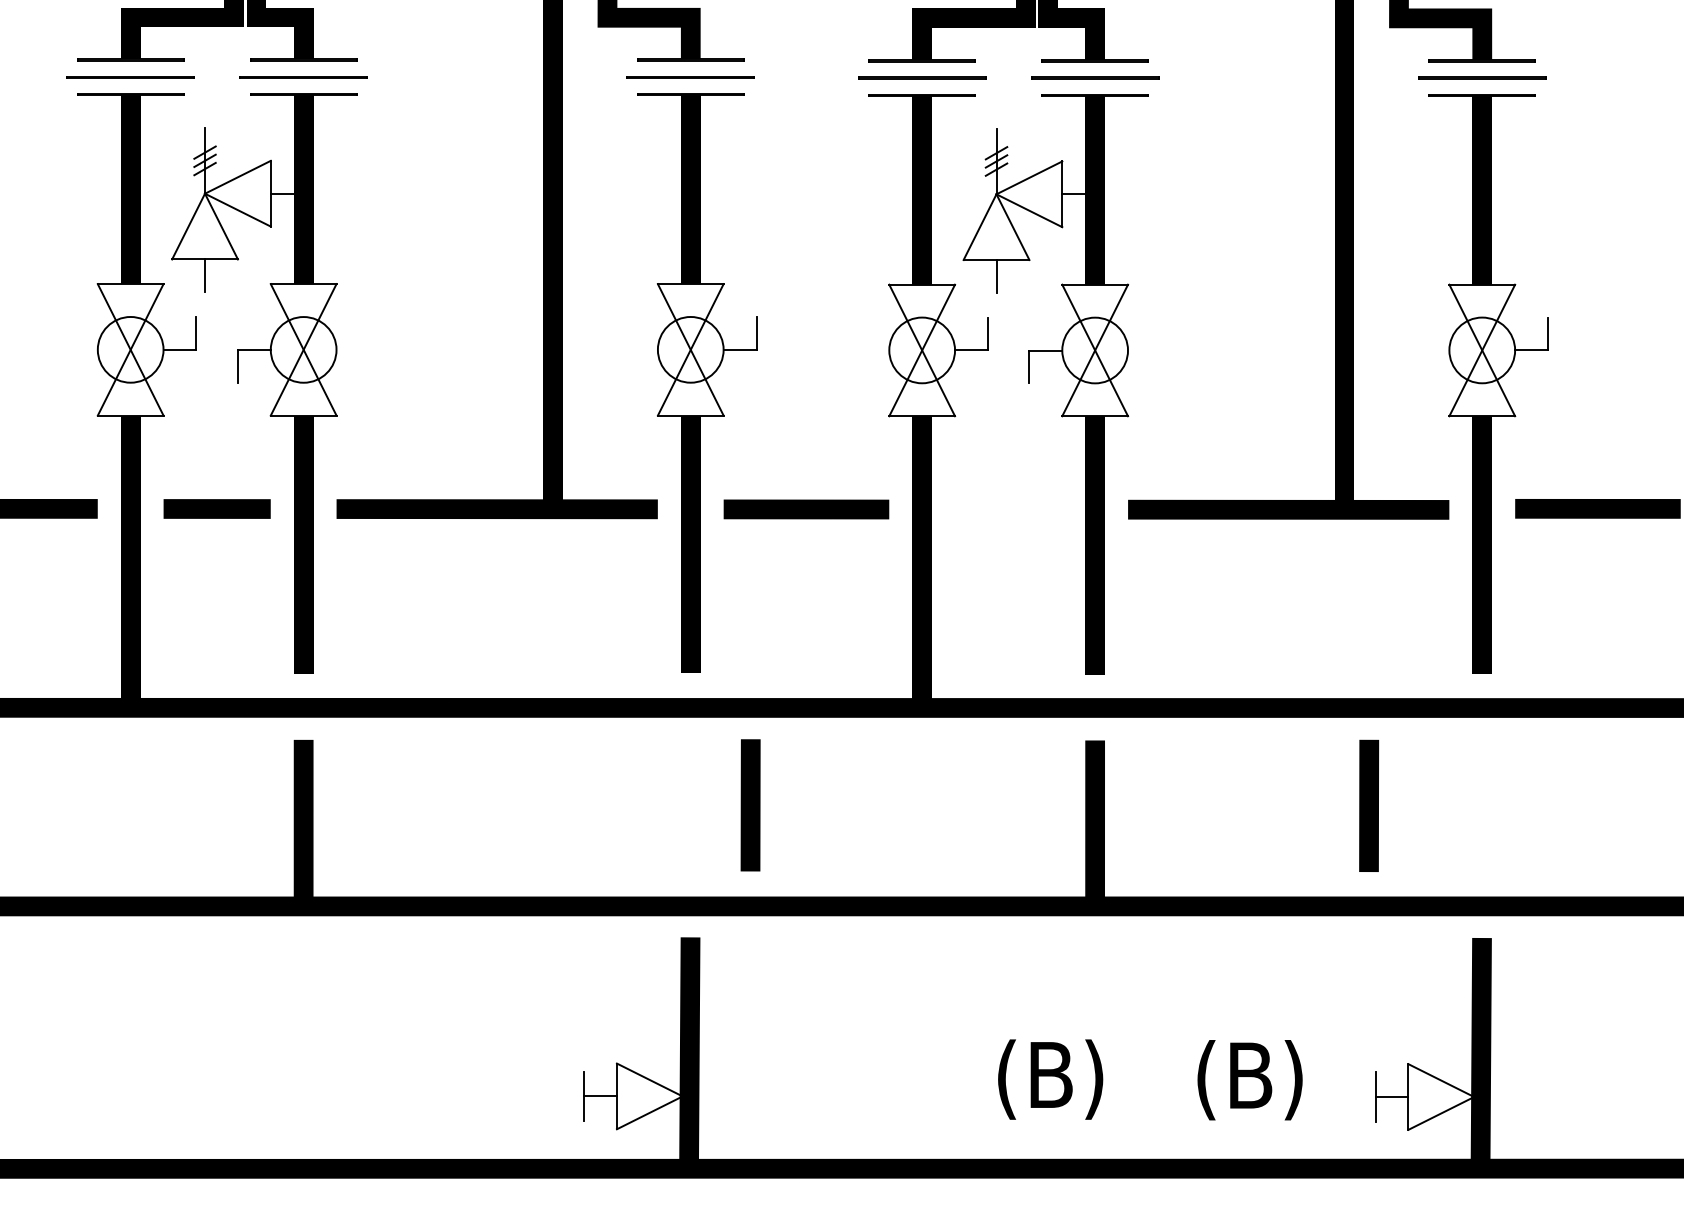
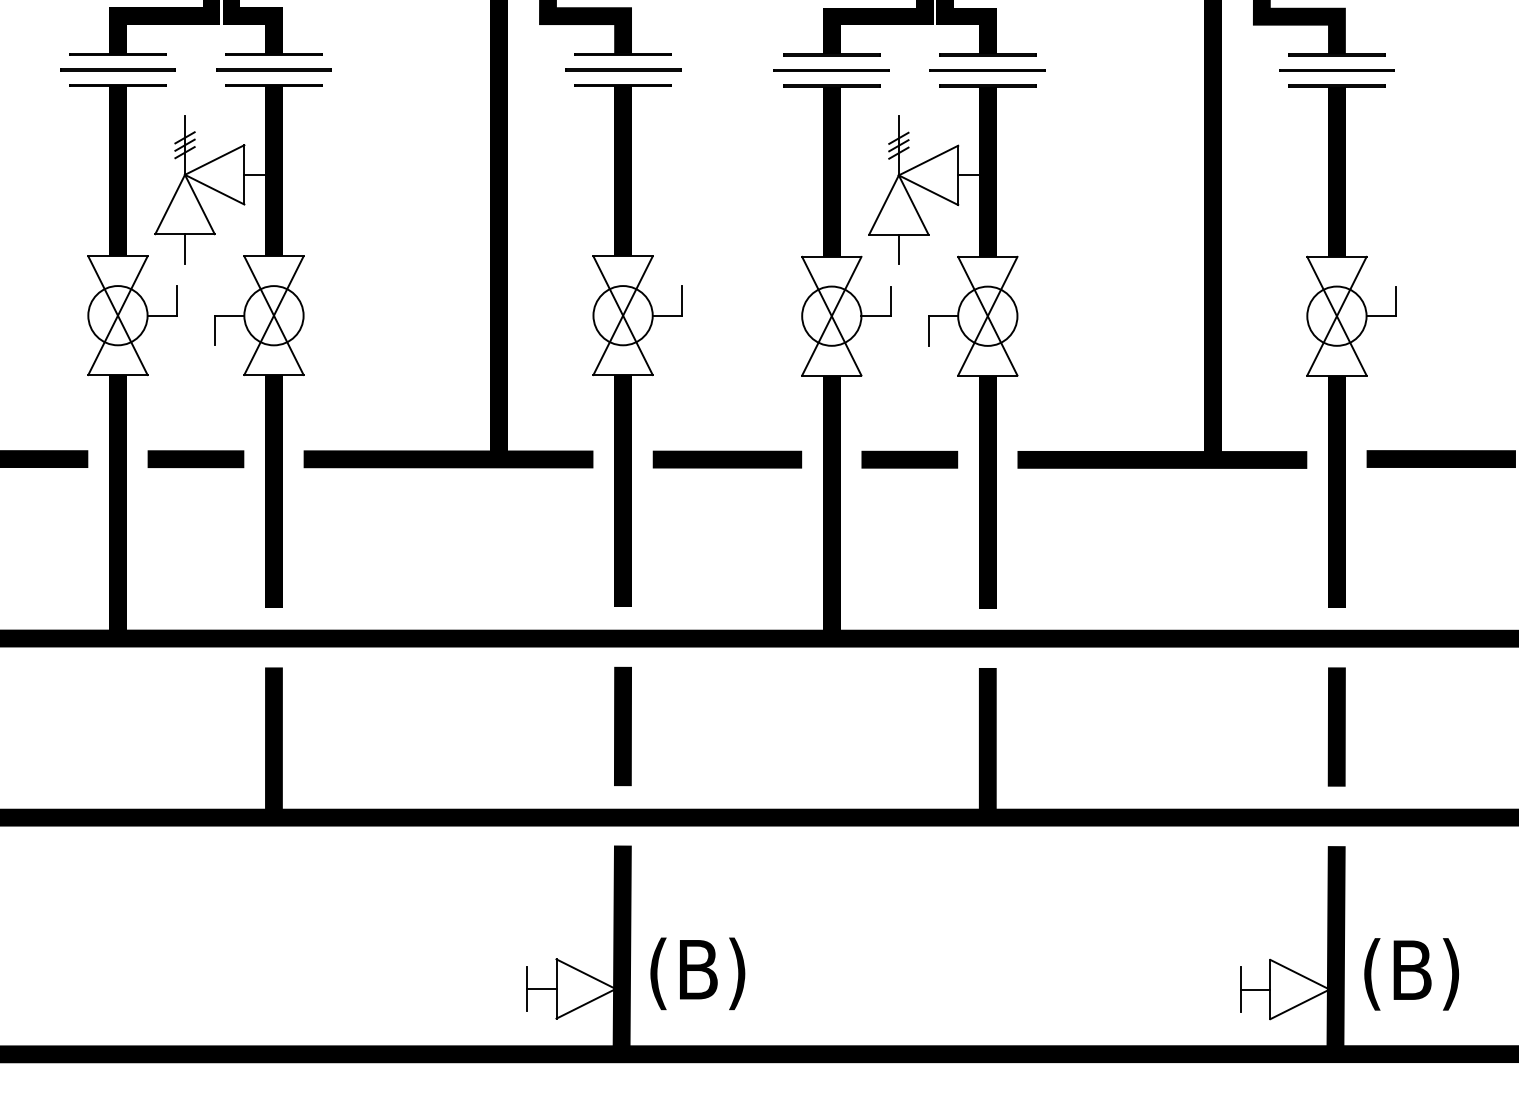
line: (1008, 509) -> (909, 459), added
line: (750, 805) -> (622, 726), moved
line: (1369, 805) -> (1337, 726), moved
text: (1050, 1079) -> (697, 973), moved
text: (1249, 1080) -> (1411, 974), moved

